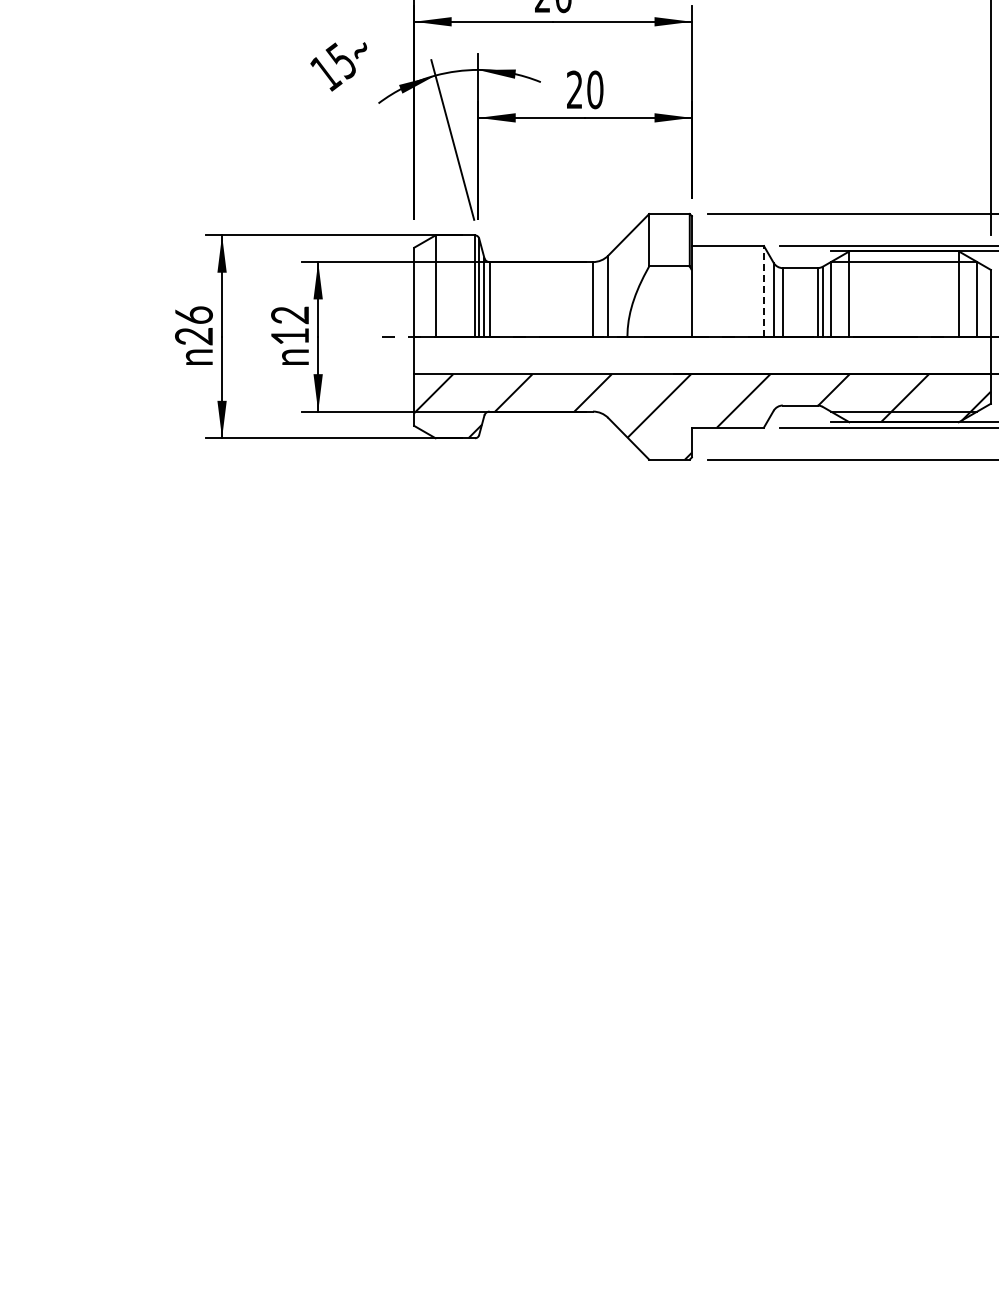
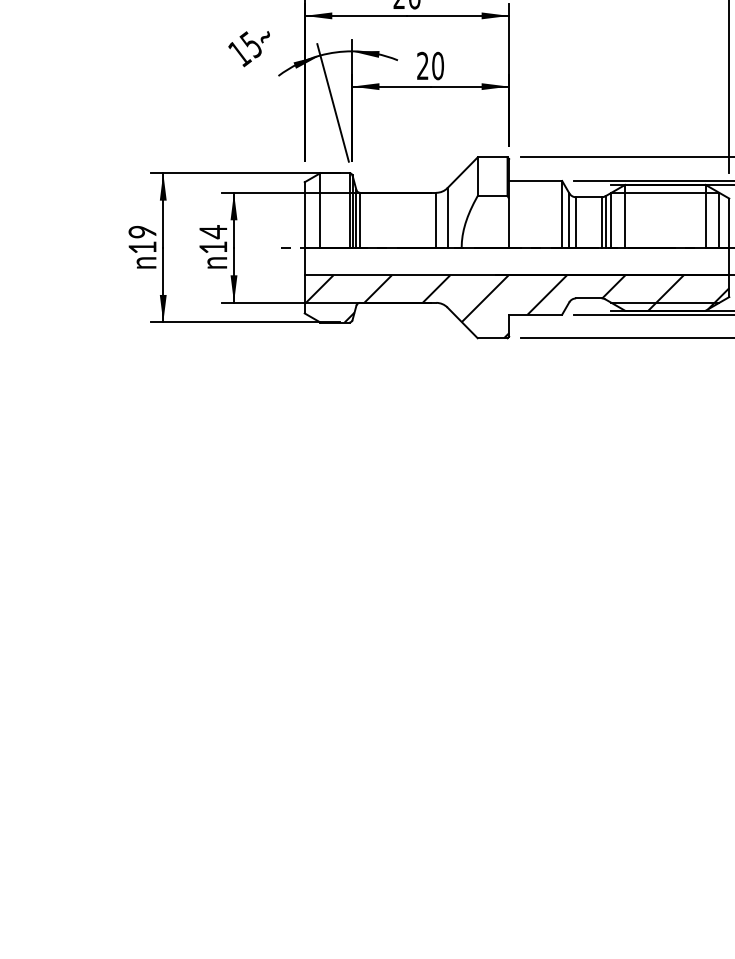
line: (763, 290) -> (561, 213), dashed -> solid
text: (289, 315) -> (212, 232), 12 -> 14
text: (193, 325) -> (142, 239), 26 -> 19

